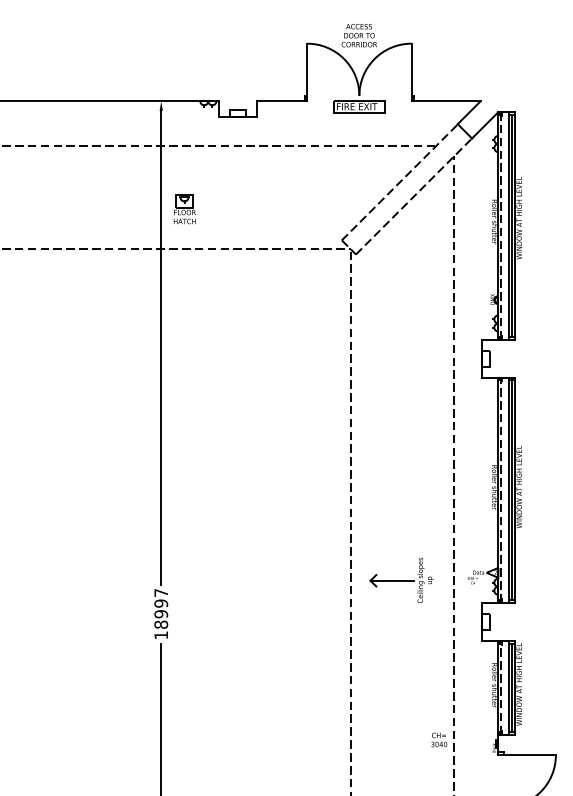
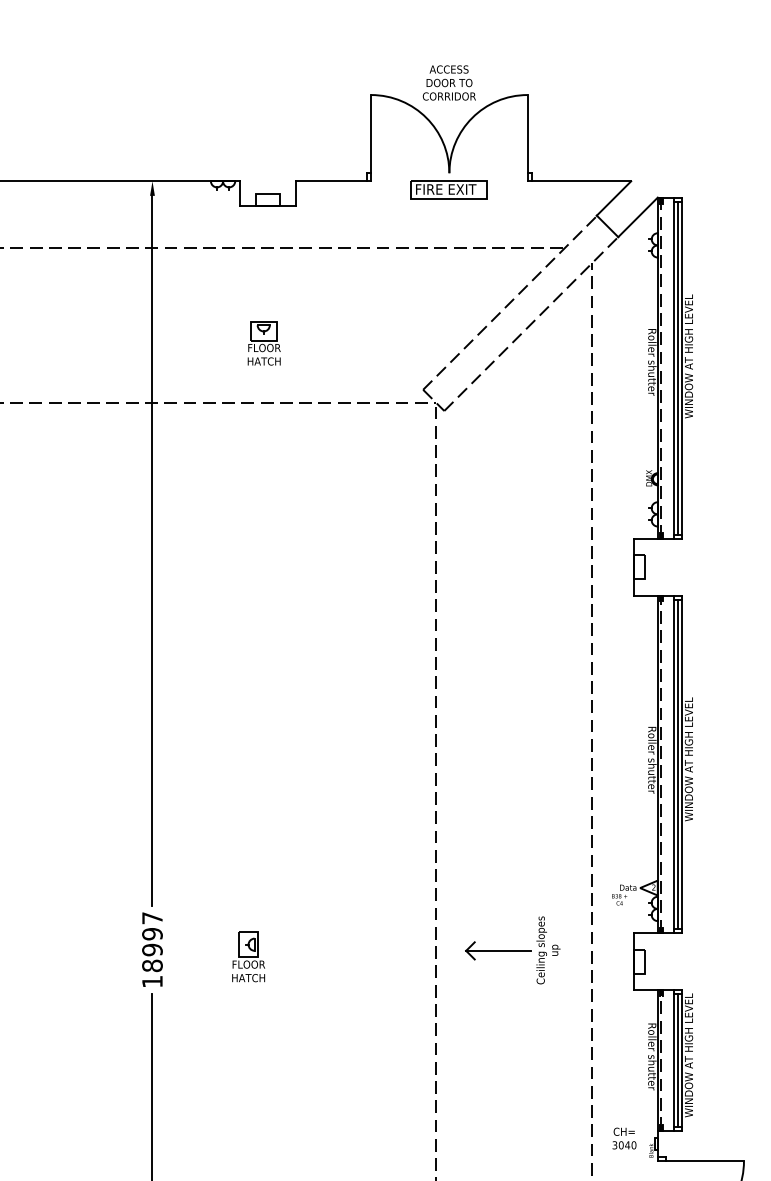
part: (184, 209) -> (263, 343), moved
part: (401, 579) -> (512, 949), moved
part: (225, 618) -> (248, 956), added
text: (439, 739) -> (624, 1137), moved

